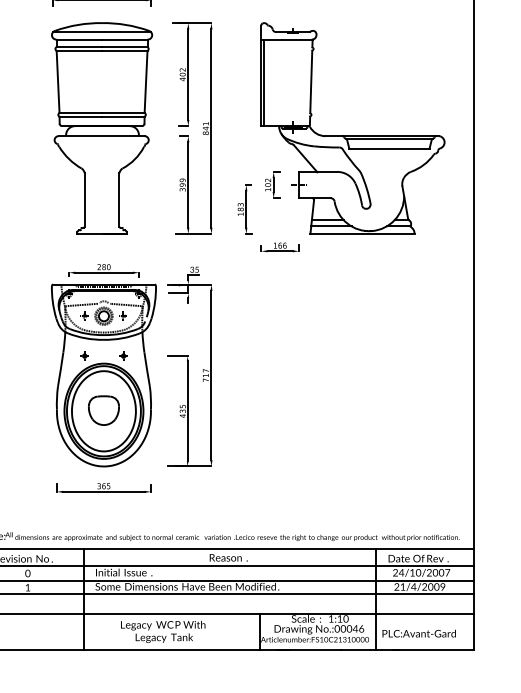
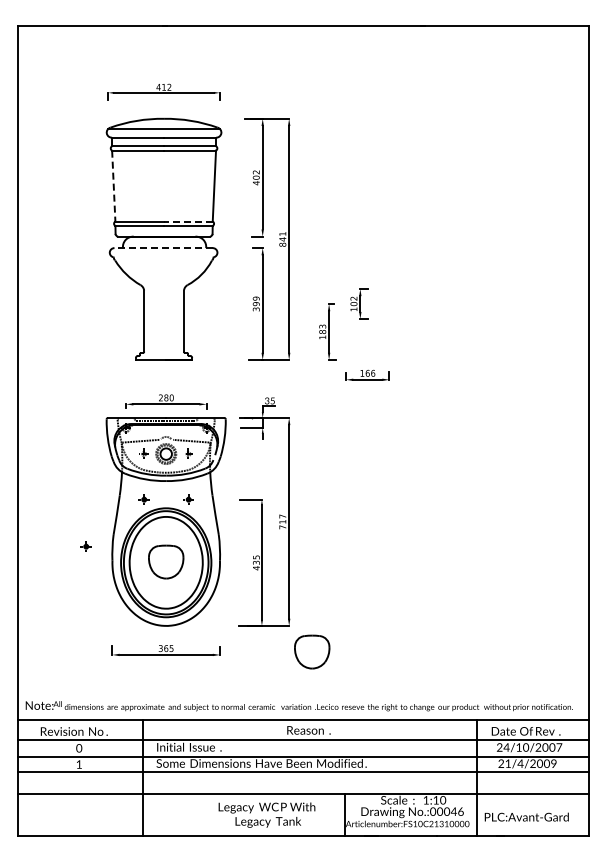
line: (57, 82) -> (113, 186), solid -> dashed
line: (122, 112) -> (187, 221), solid -> dashed
part: (352, 135) -> (450, 247), removed
line: (101, 136) -> (163, 248), solid -> dashed
part: (33, 397) -> (85, 546), added
part: (231, 488) -> (312, 651), added
text: (162, 631) -> (266, 814), moved

